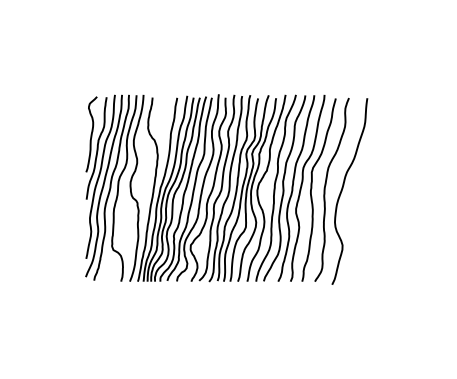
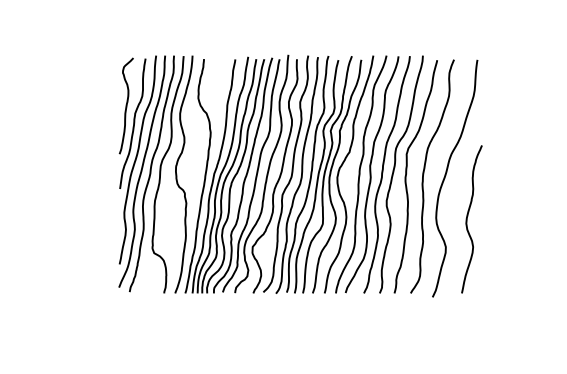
curve: (360, 221) -> (468, 216), added

